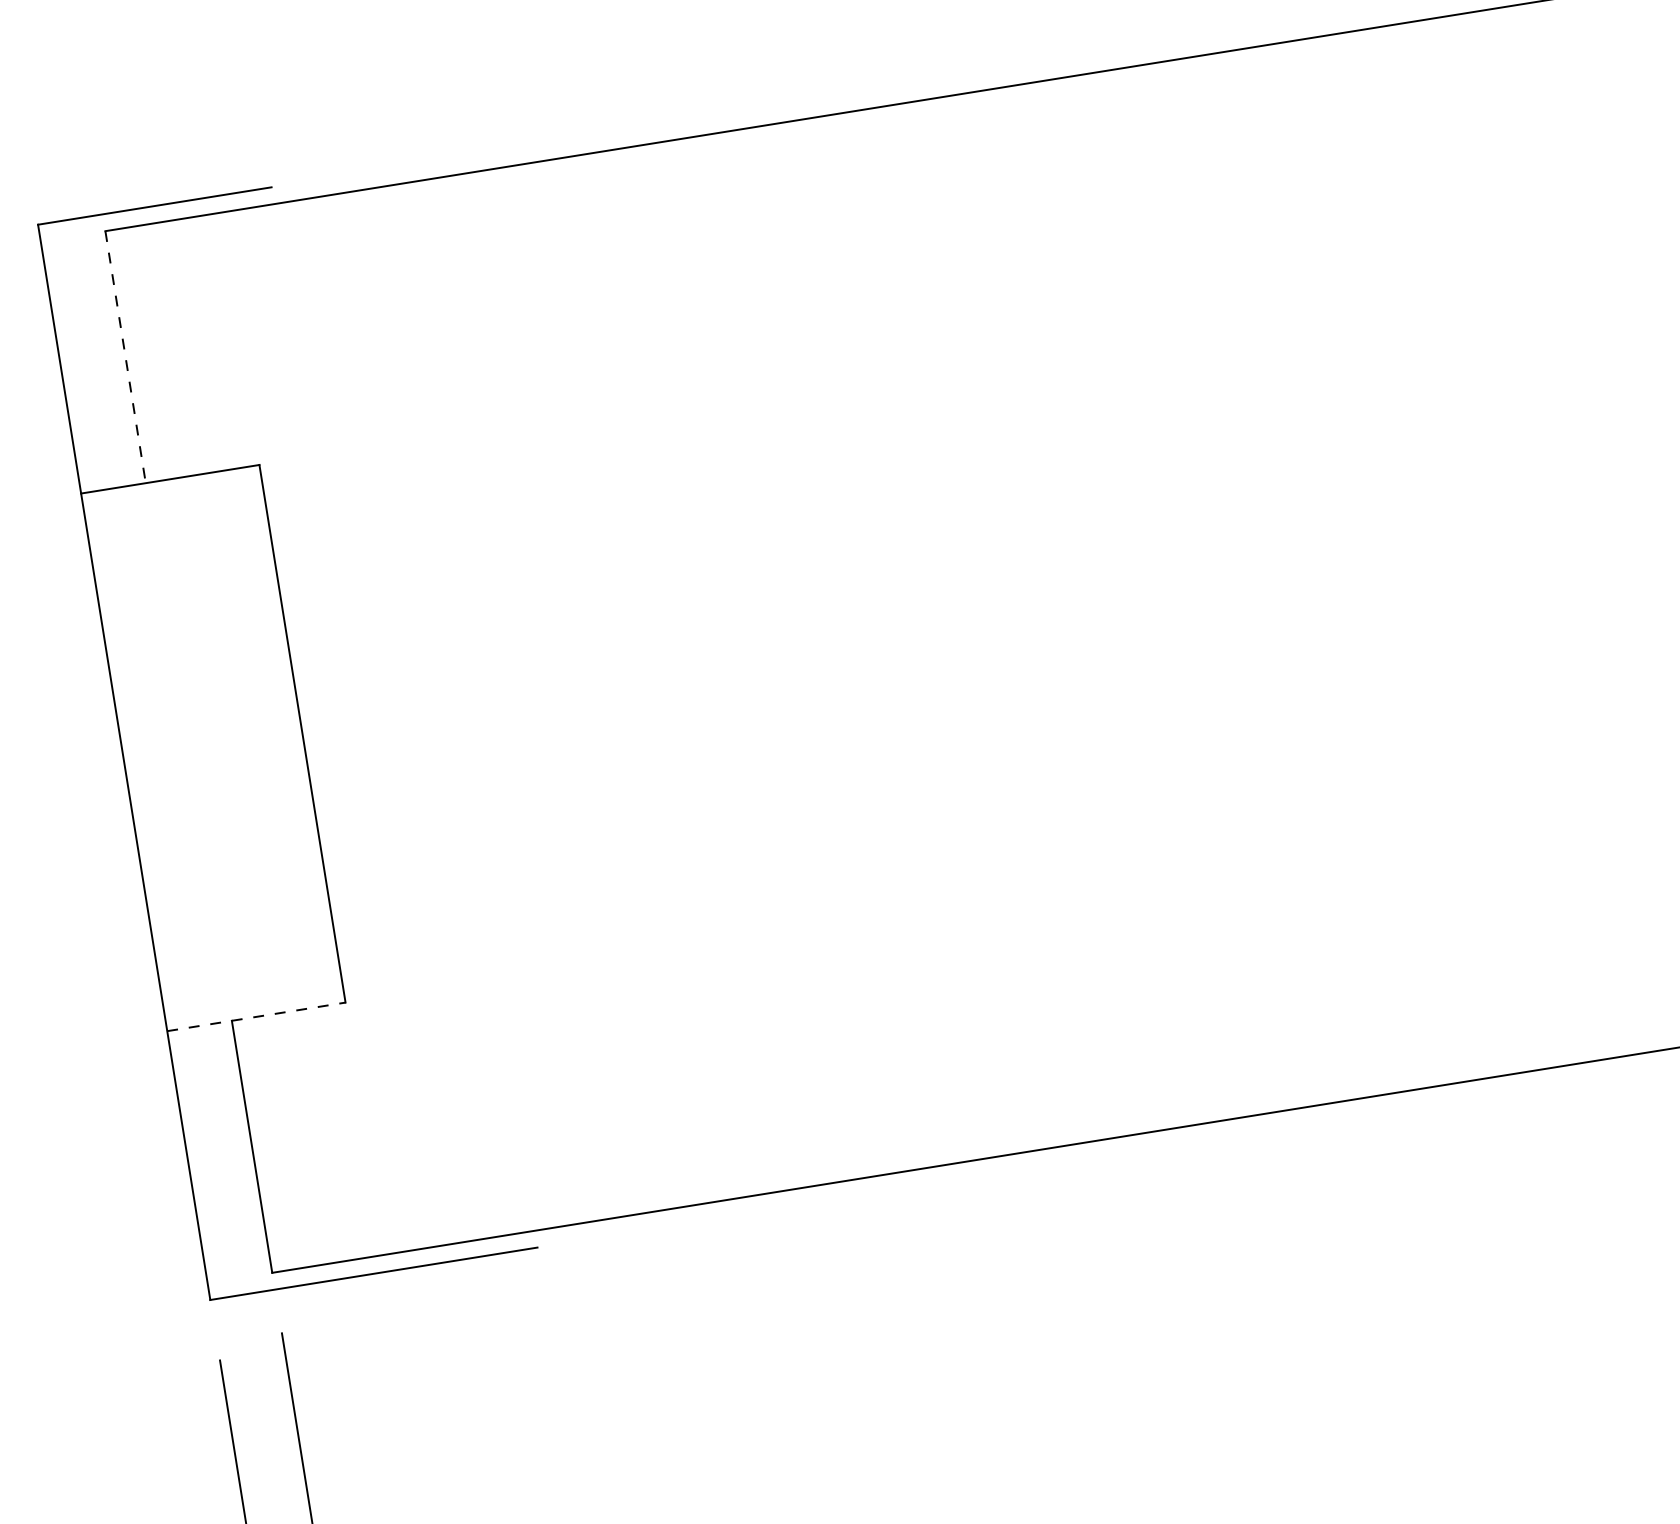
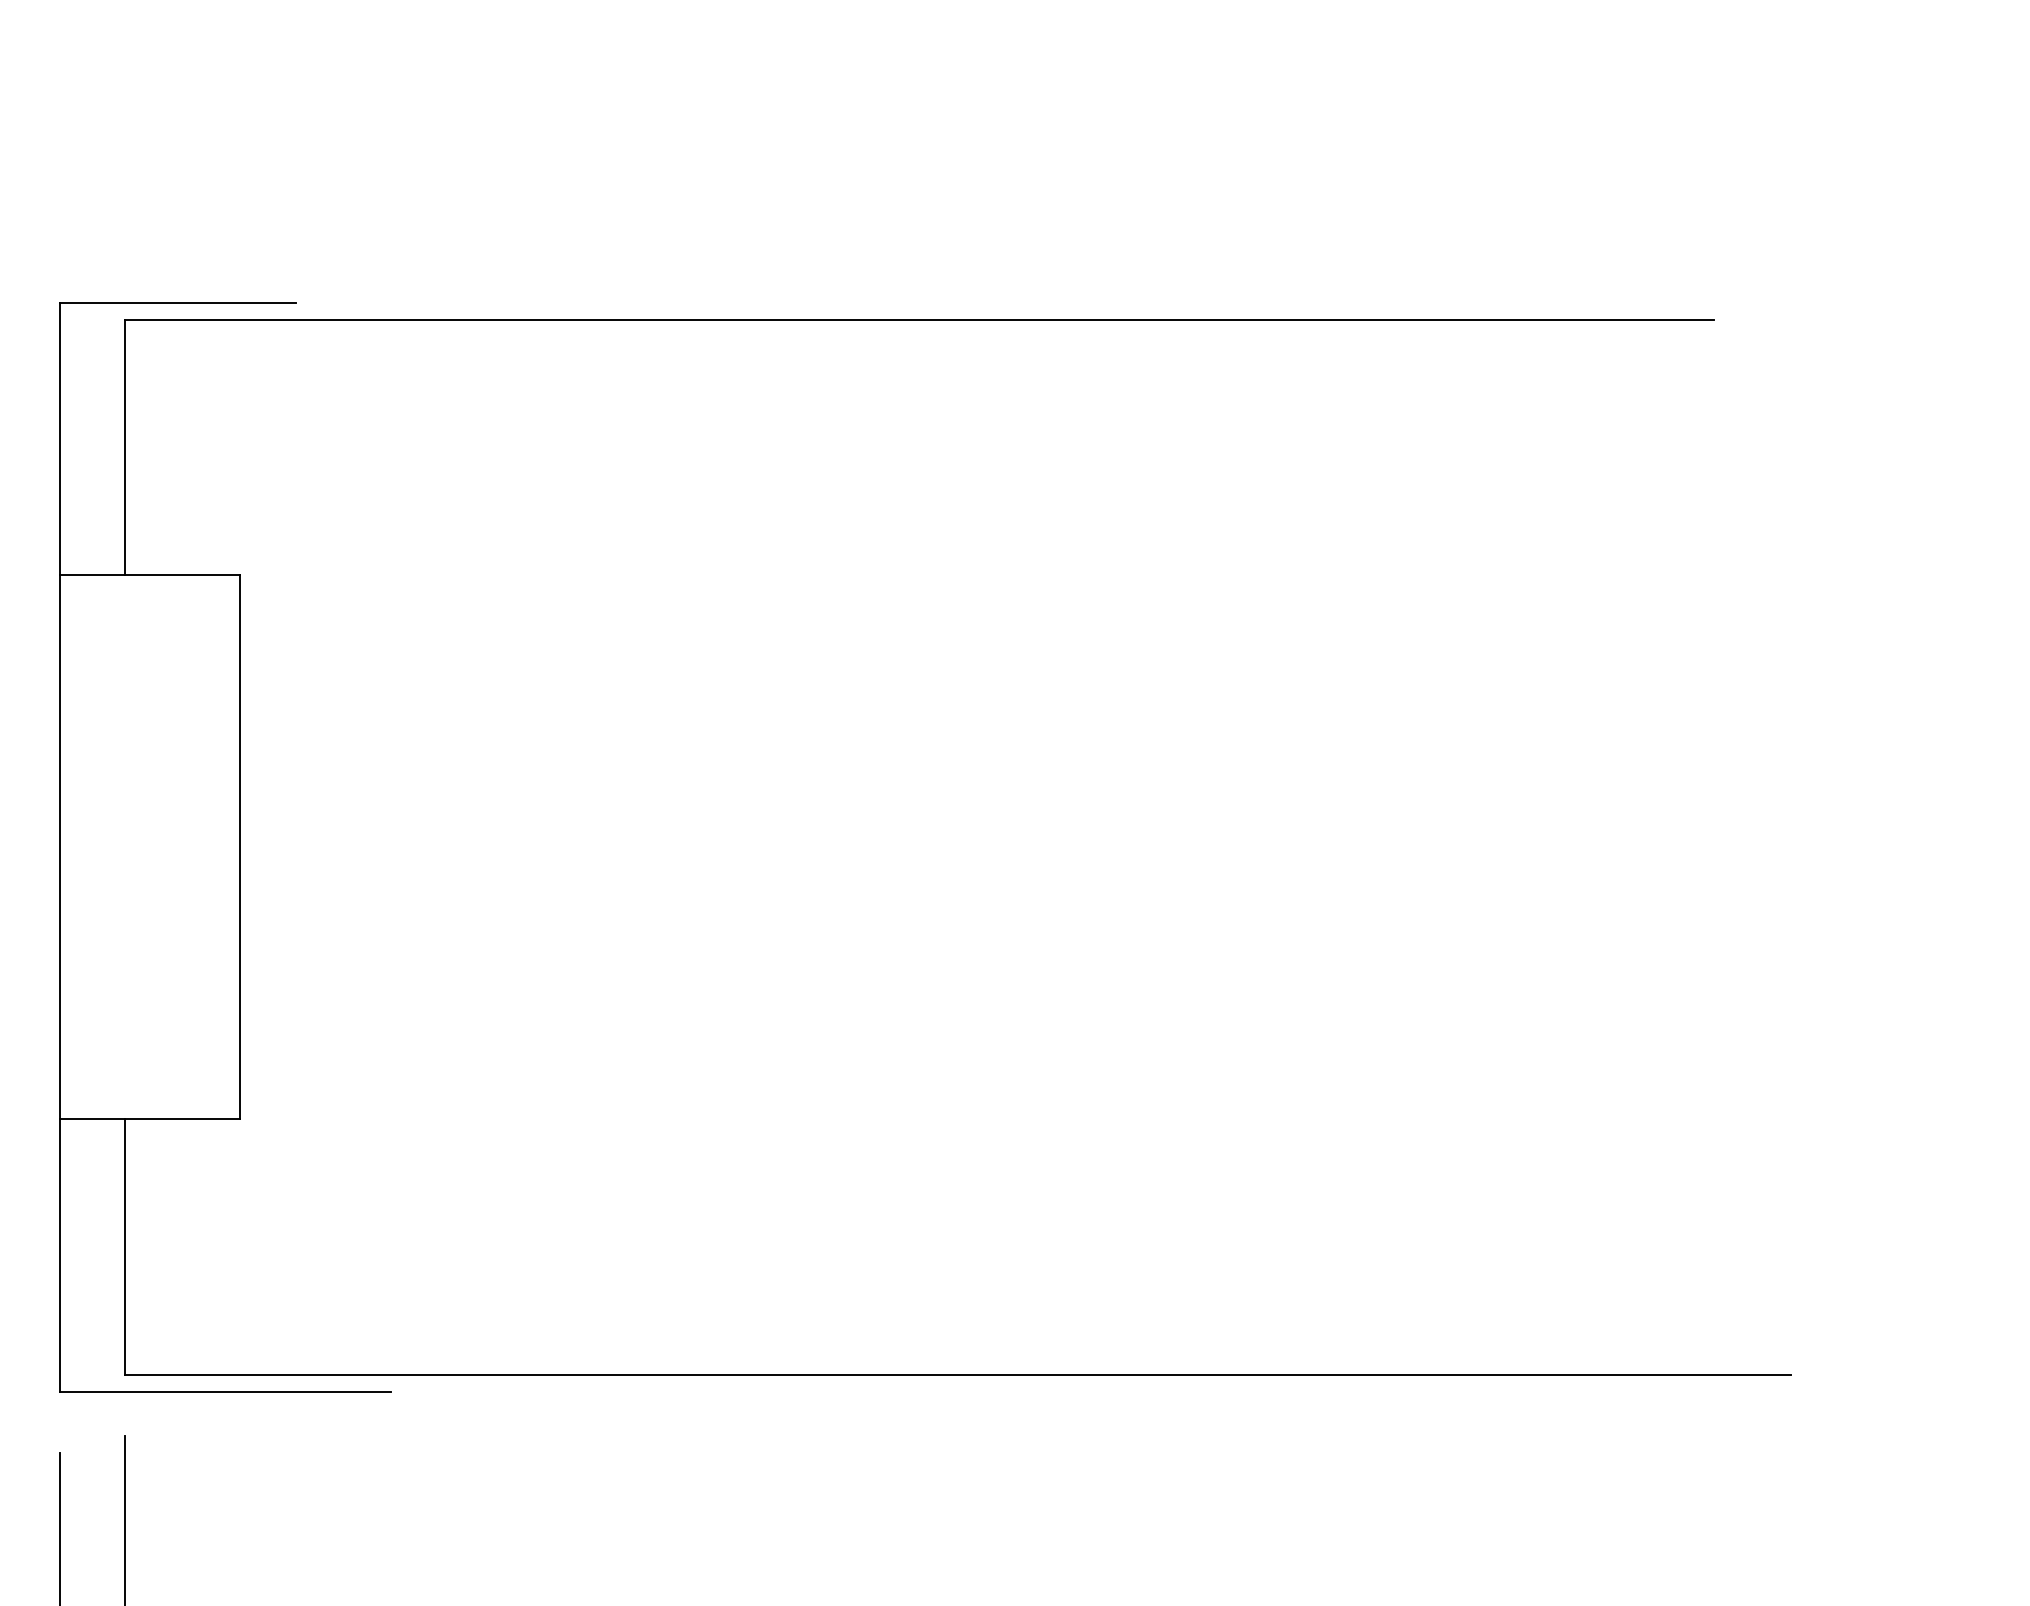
line: (125, 357) -> (124, 447), dashed -> solid
line: (257, 1016) -> (150, 1119), dashed -> solid

